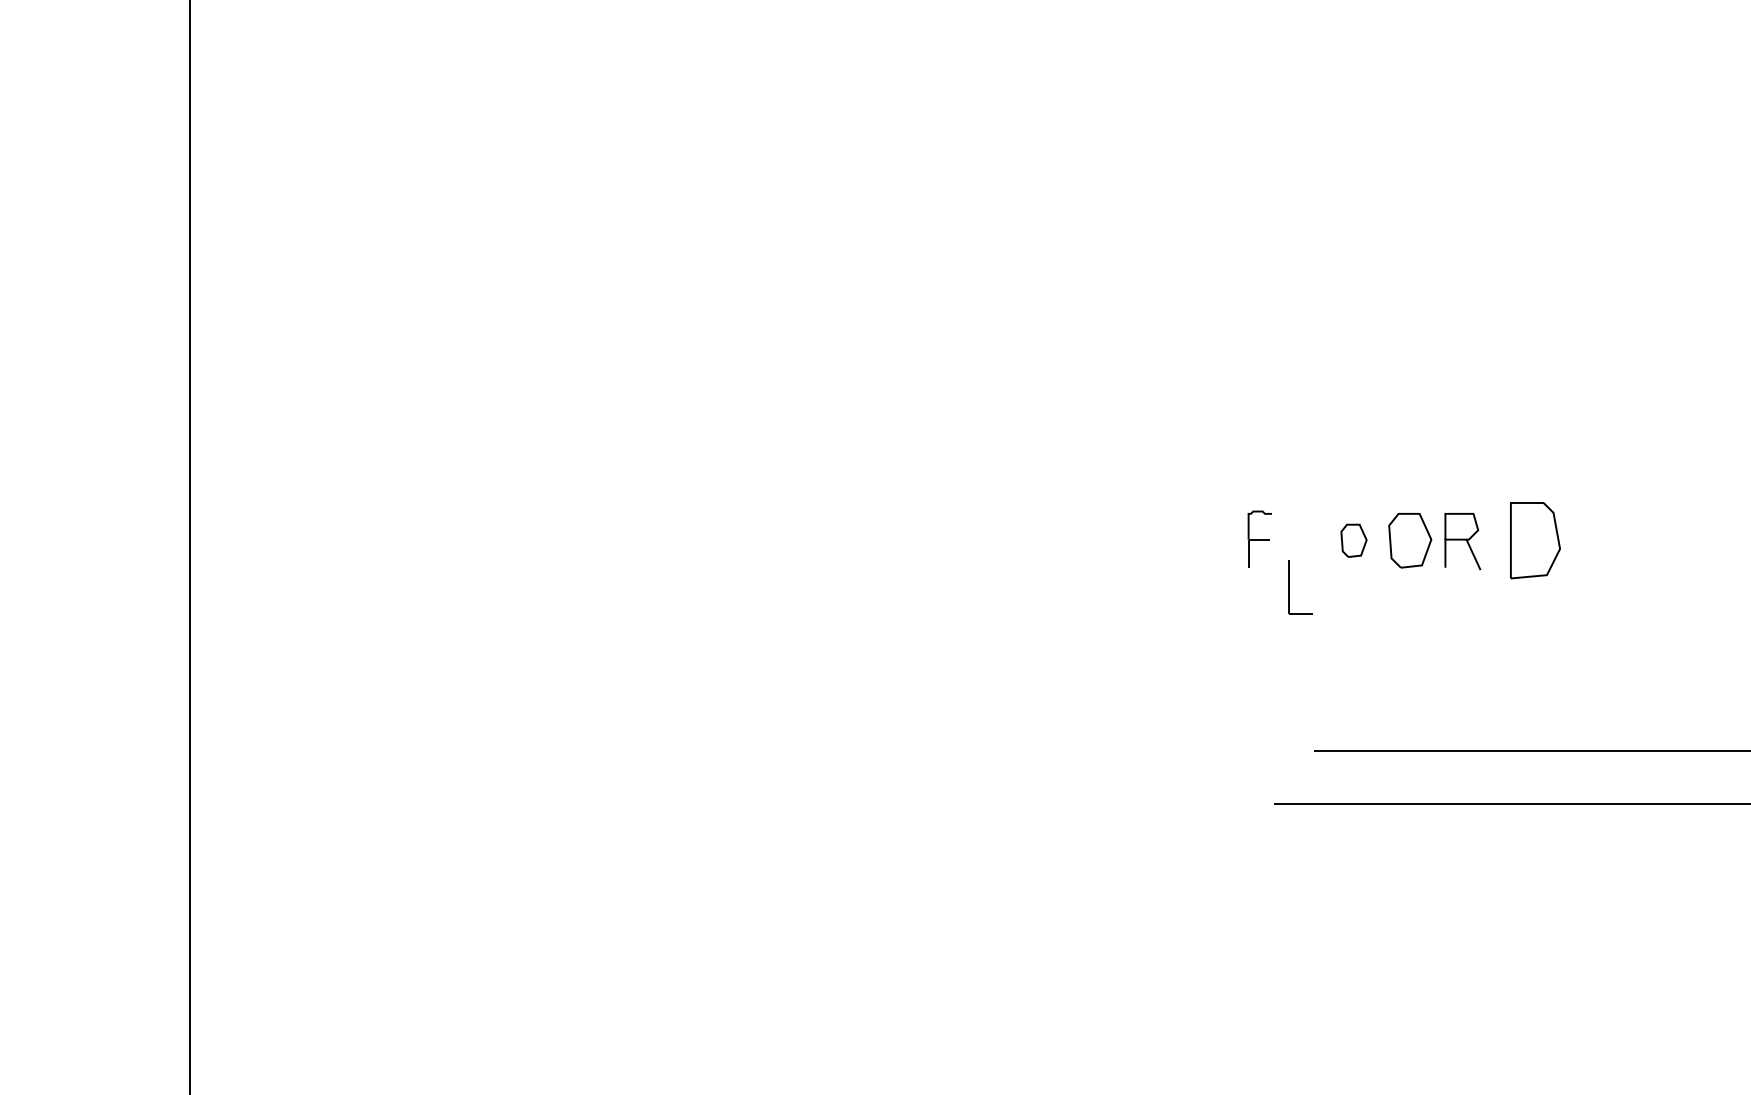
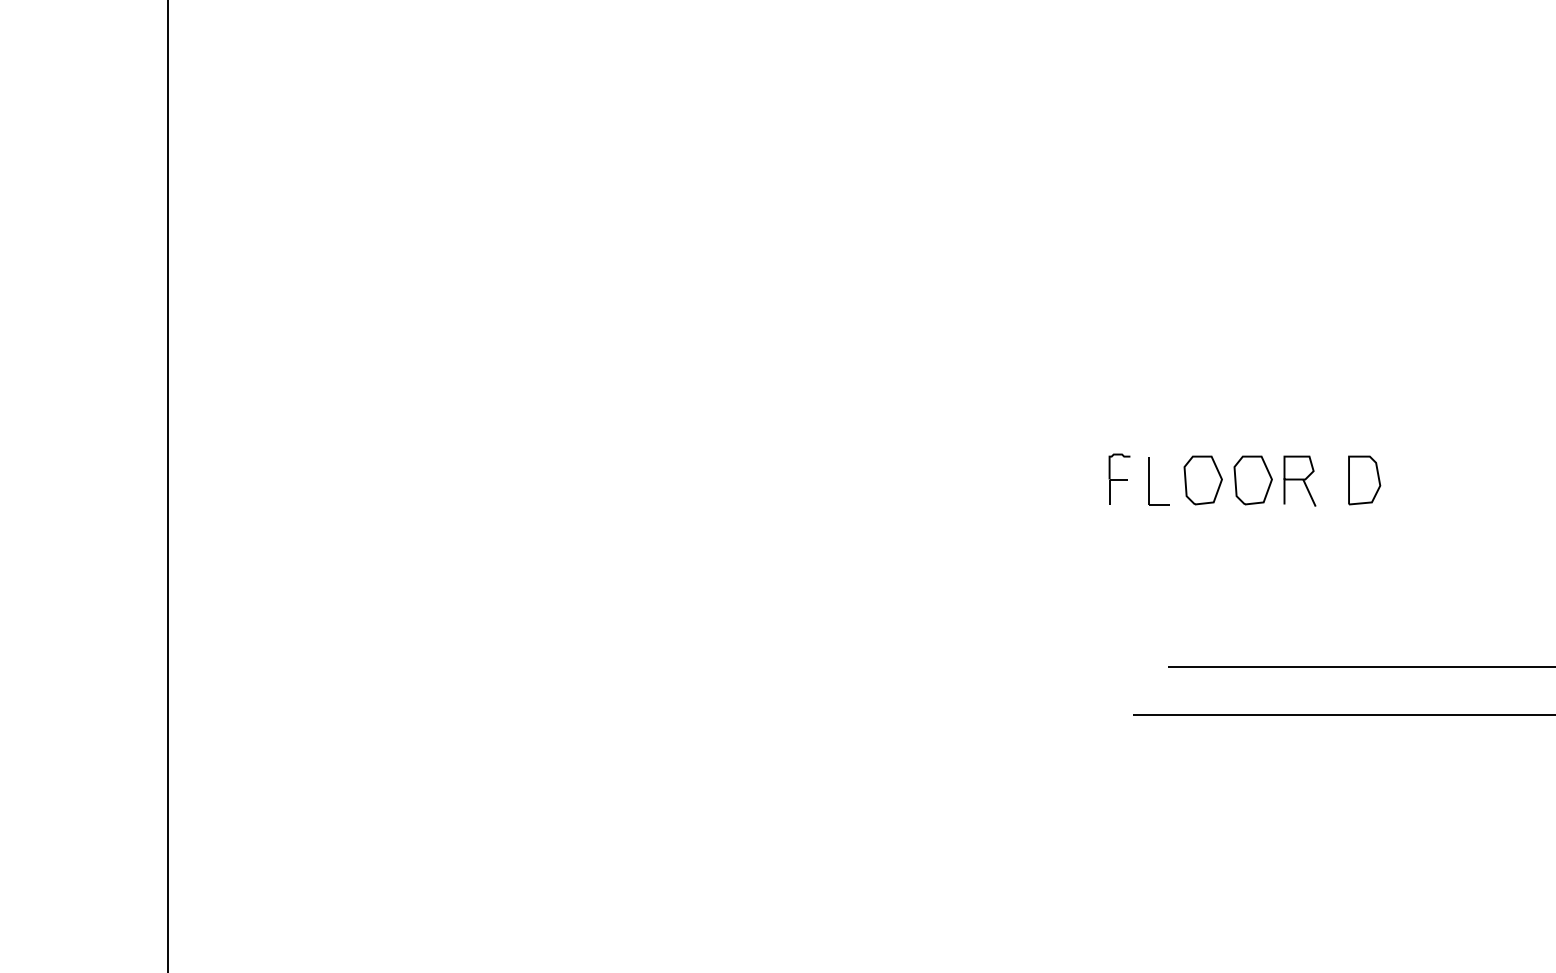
part: (1353, 540) -> (1202, 480), size x1.67
part: (1535, 540) -> (1364, 480), size x0.71
part: (1289, 587) -> (1149, 481), moved

